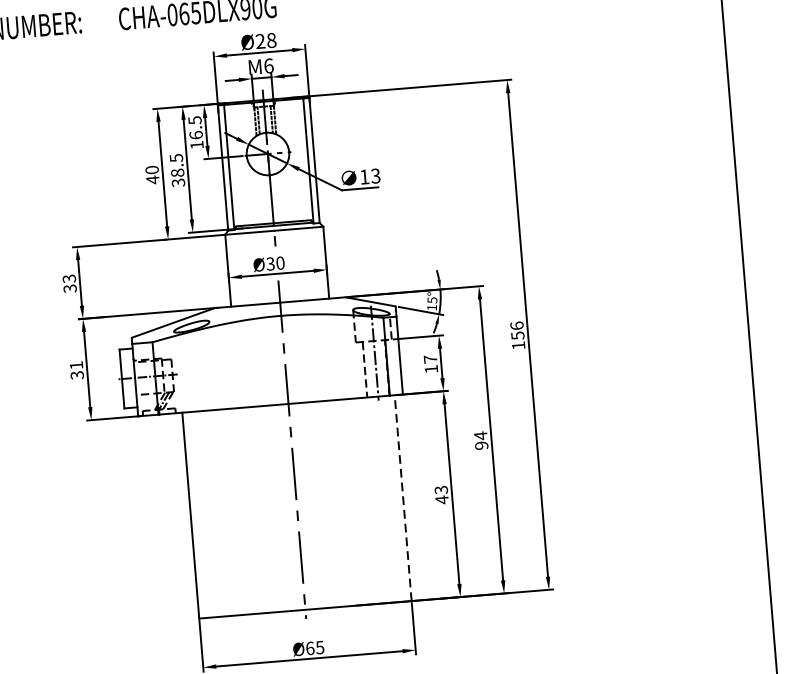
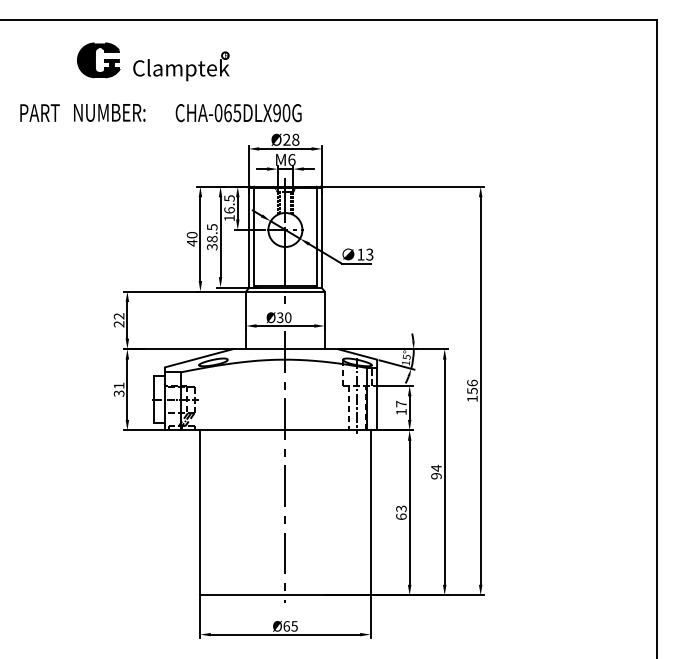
text: (70, 283) -> (119, 320), 33 -> 22
line: (403, 497) -> (370, 512), dashed -> solid
text: (442, 499) -> (401, 516), 43 -> 63

